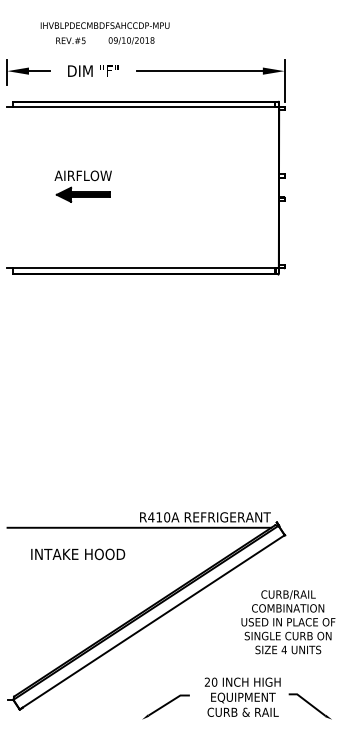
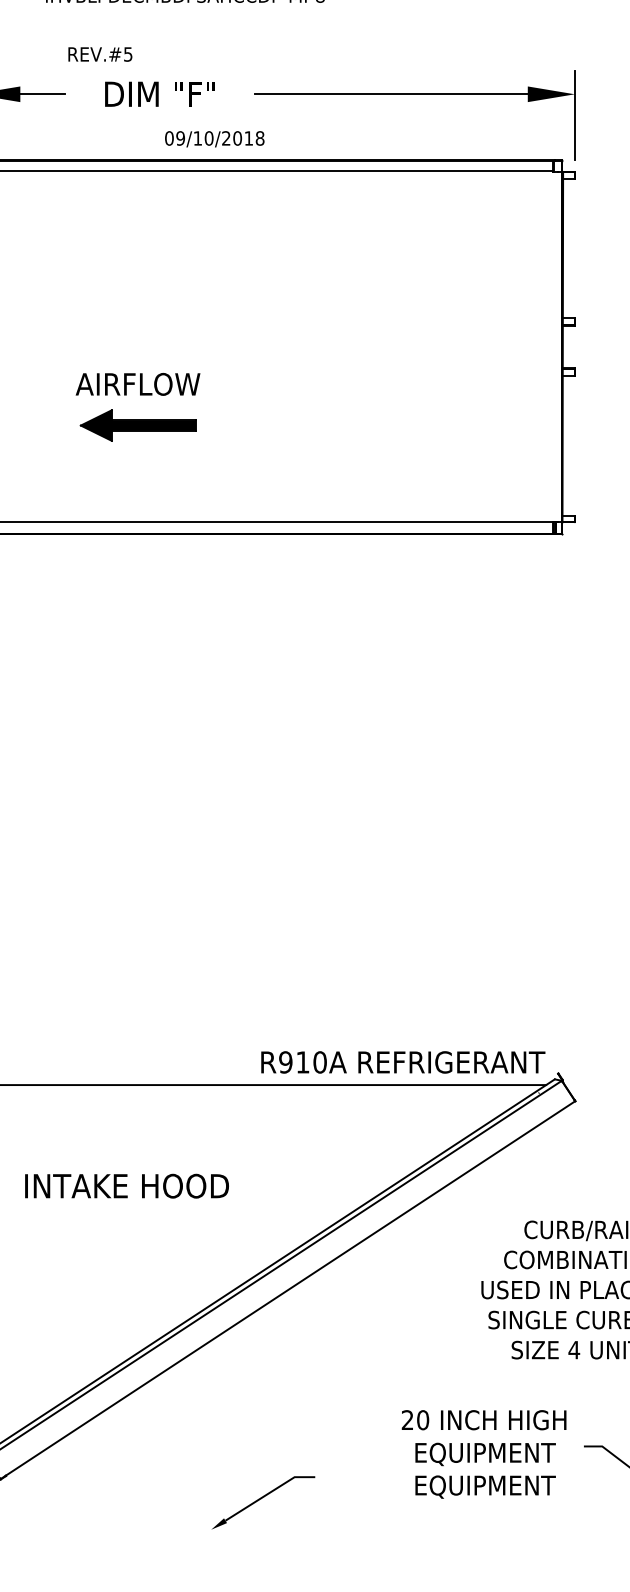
text: (70, 40) -> (99, 53), moved
text: (131, 40) -> (214, 138), moved
part: (82, 186) -> (136, 407), moved
text: (151, 517) -> (286, 1062), R410A -> R910A
text: (78, 554) -> (127, 1186), moved
part: (165, 706) -> (262, 1501), moved
text: (242, 712) -> (483, 1485), CURB & RAIL -> EQUIPMENT

